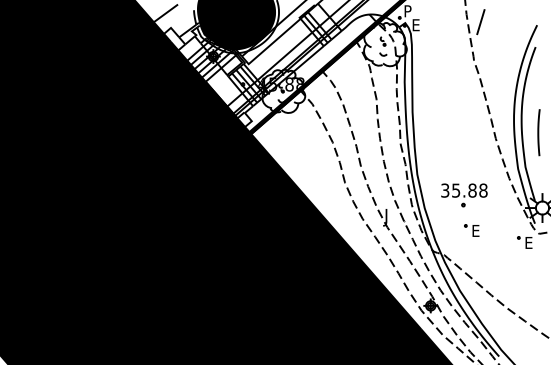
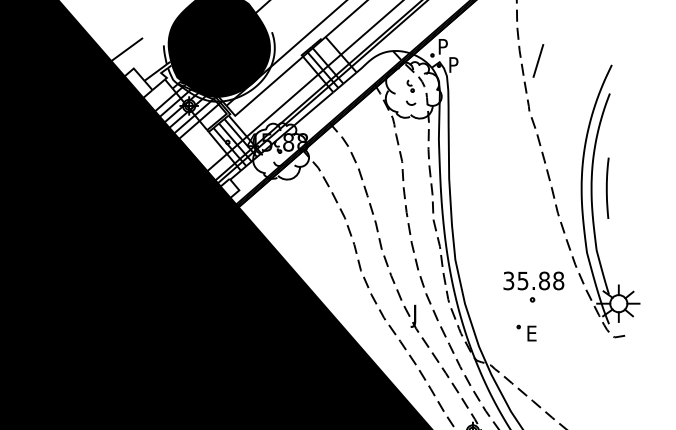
text: (416, 25) -> (454, 65), E -> P
line: (538, 132) -> (607, 188), moved
part: (464, 195) -> (533, 287), moved
part: (524, 242) -> (595, 348), removed

